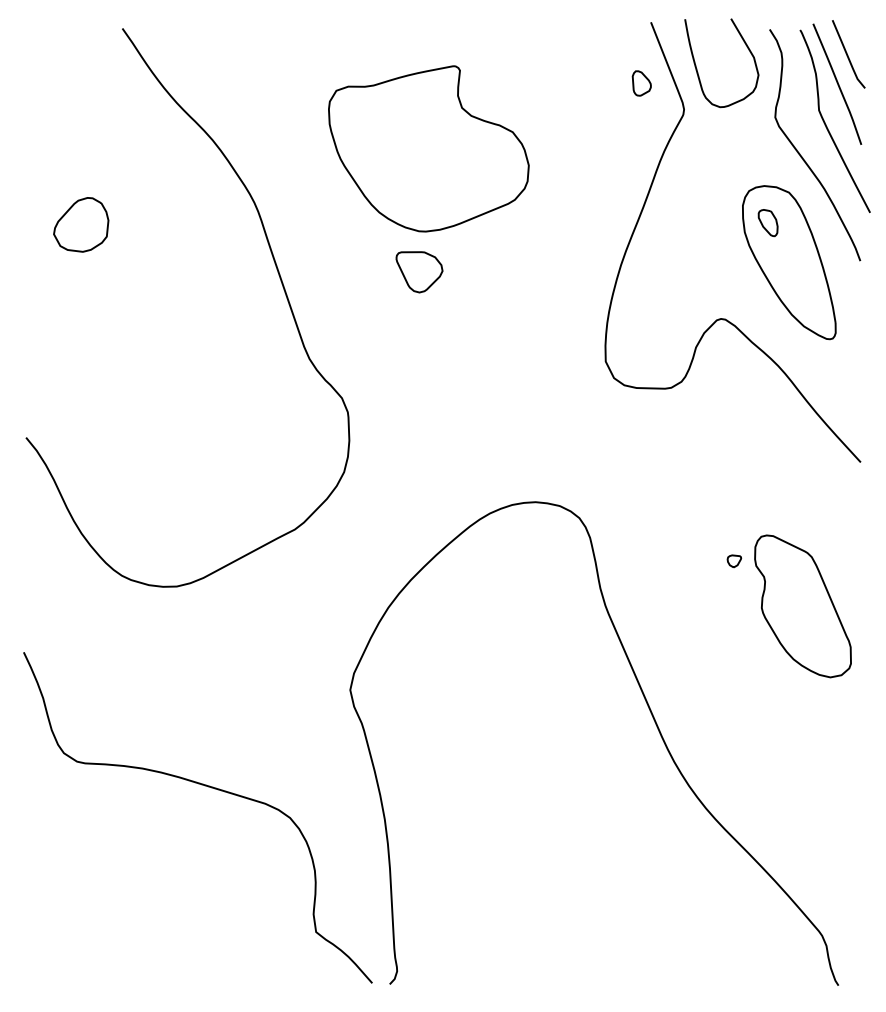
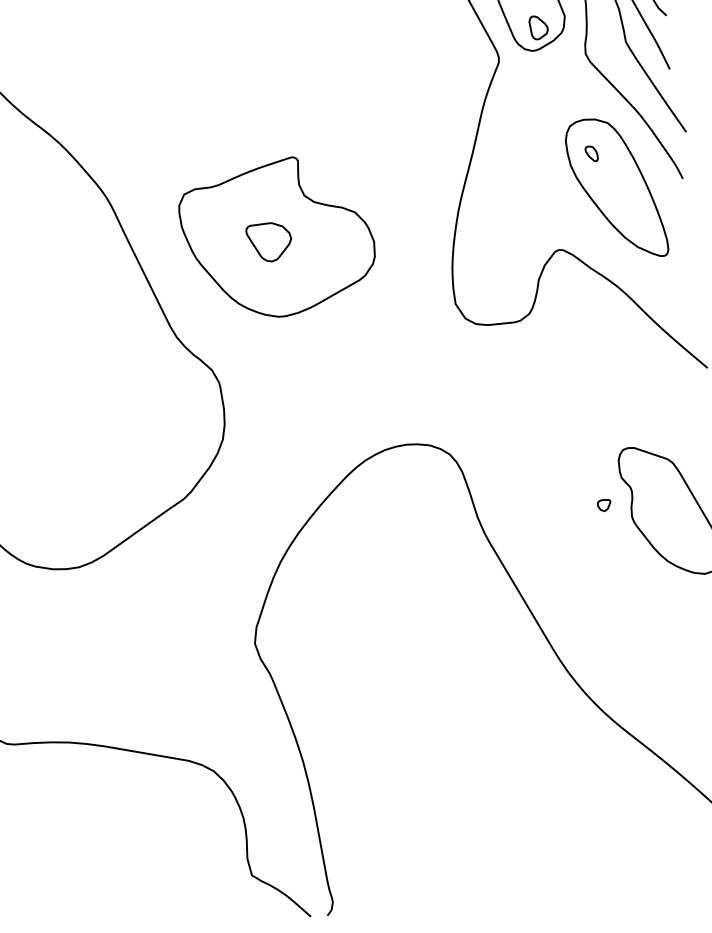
part: (641, 83) -> (538, 27), moved
part: (428, 148) -> (277, 237), moved
part: (768, 222) -> (591, 153), size x0.62
part: (734, 561) -> (604, 505), moved

